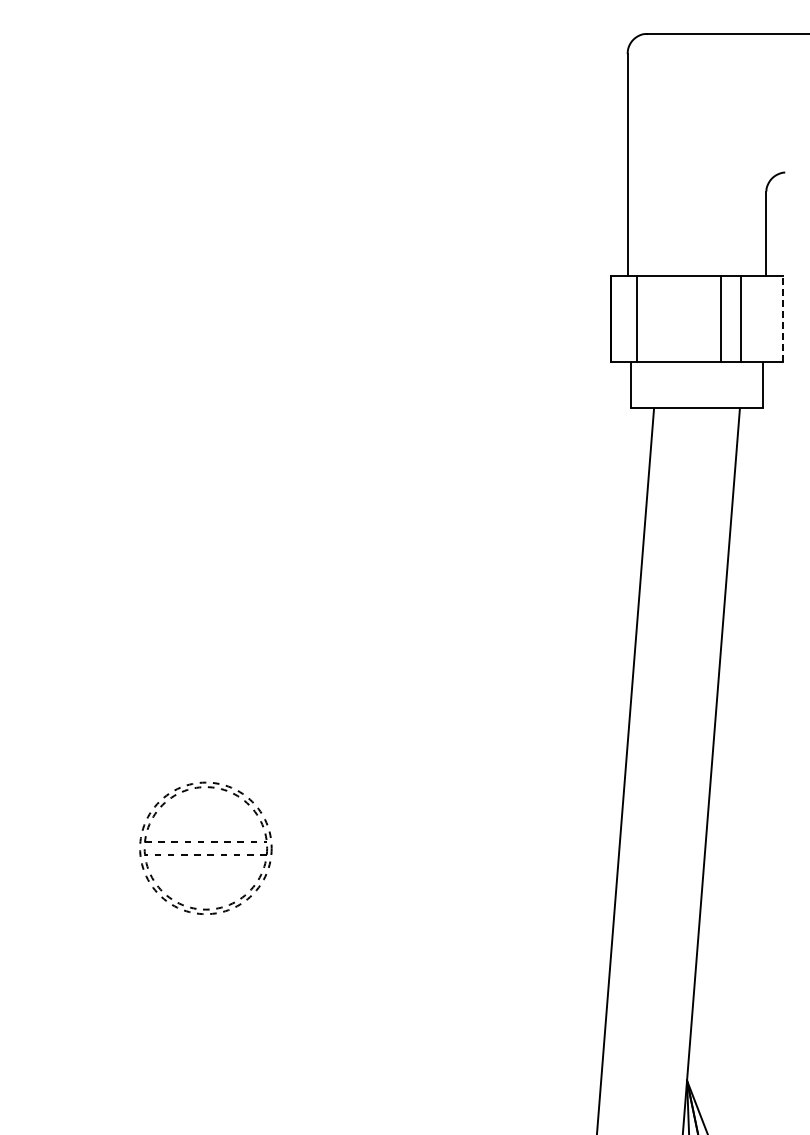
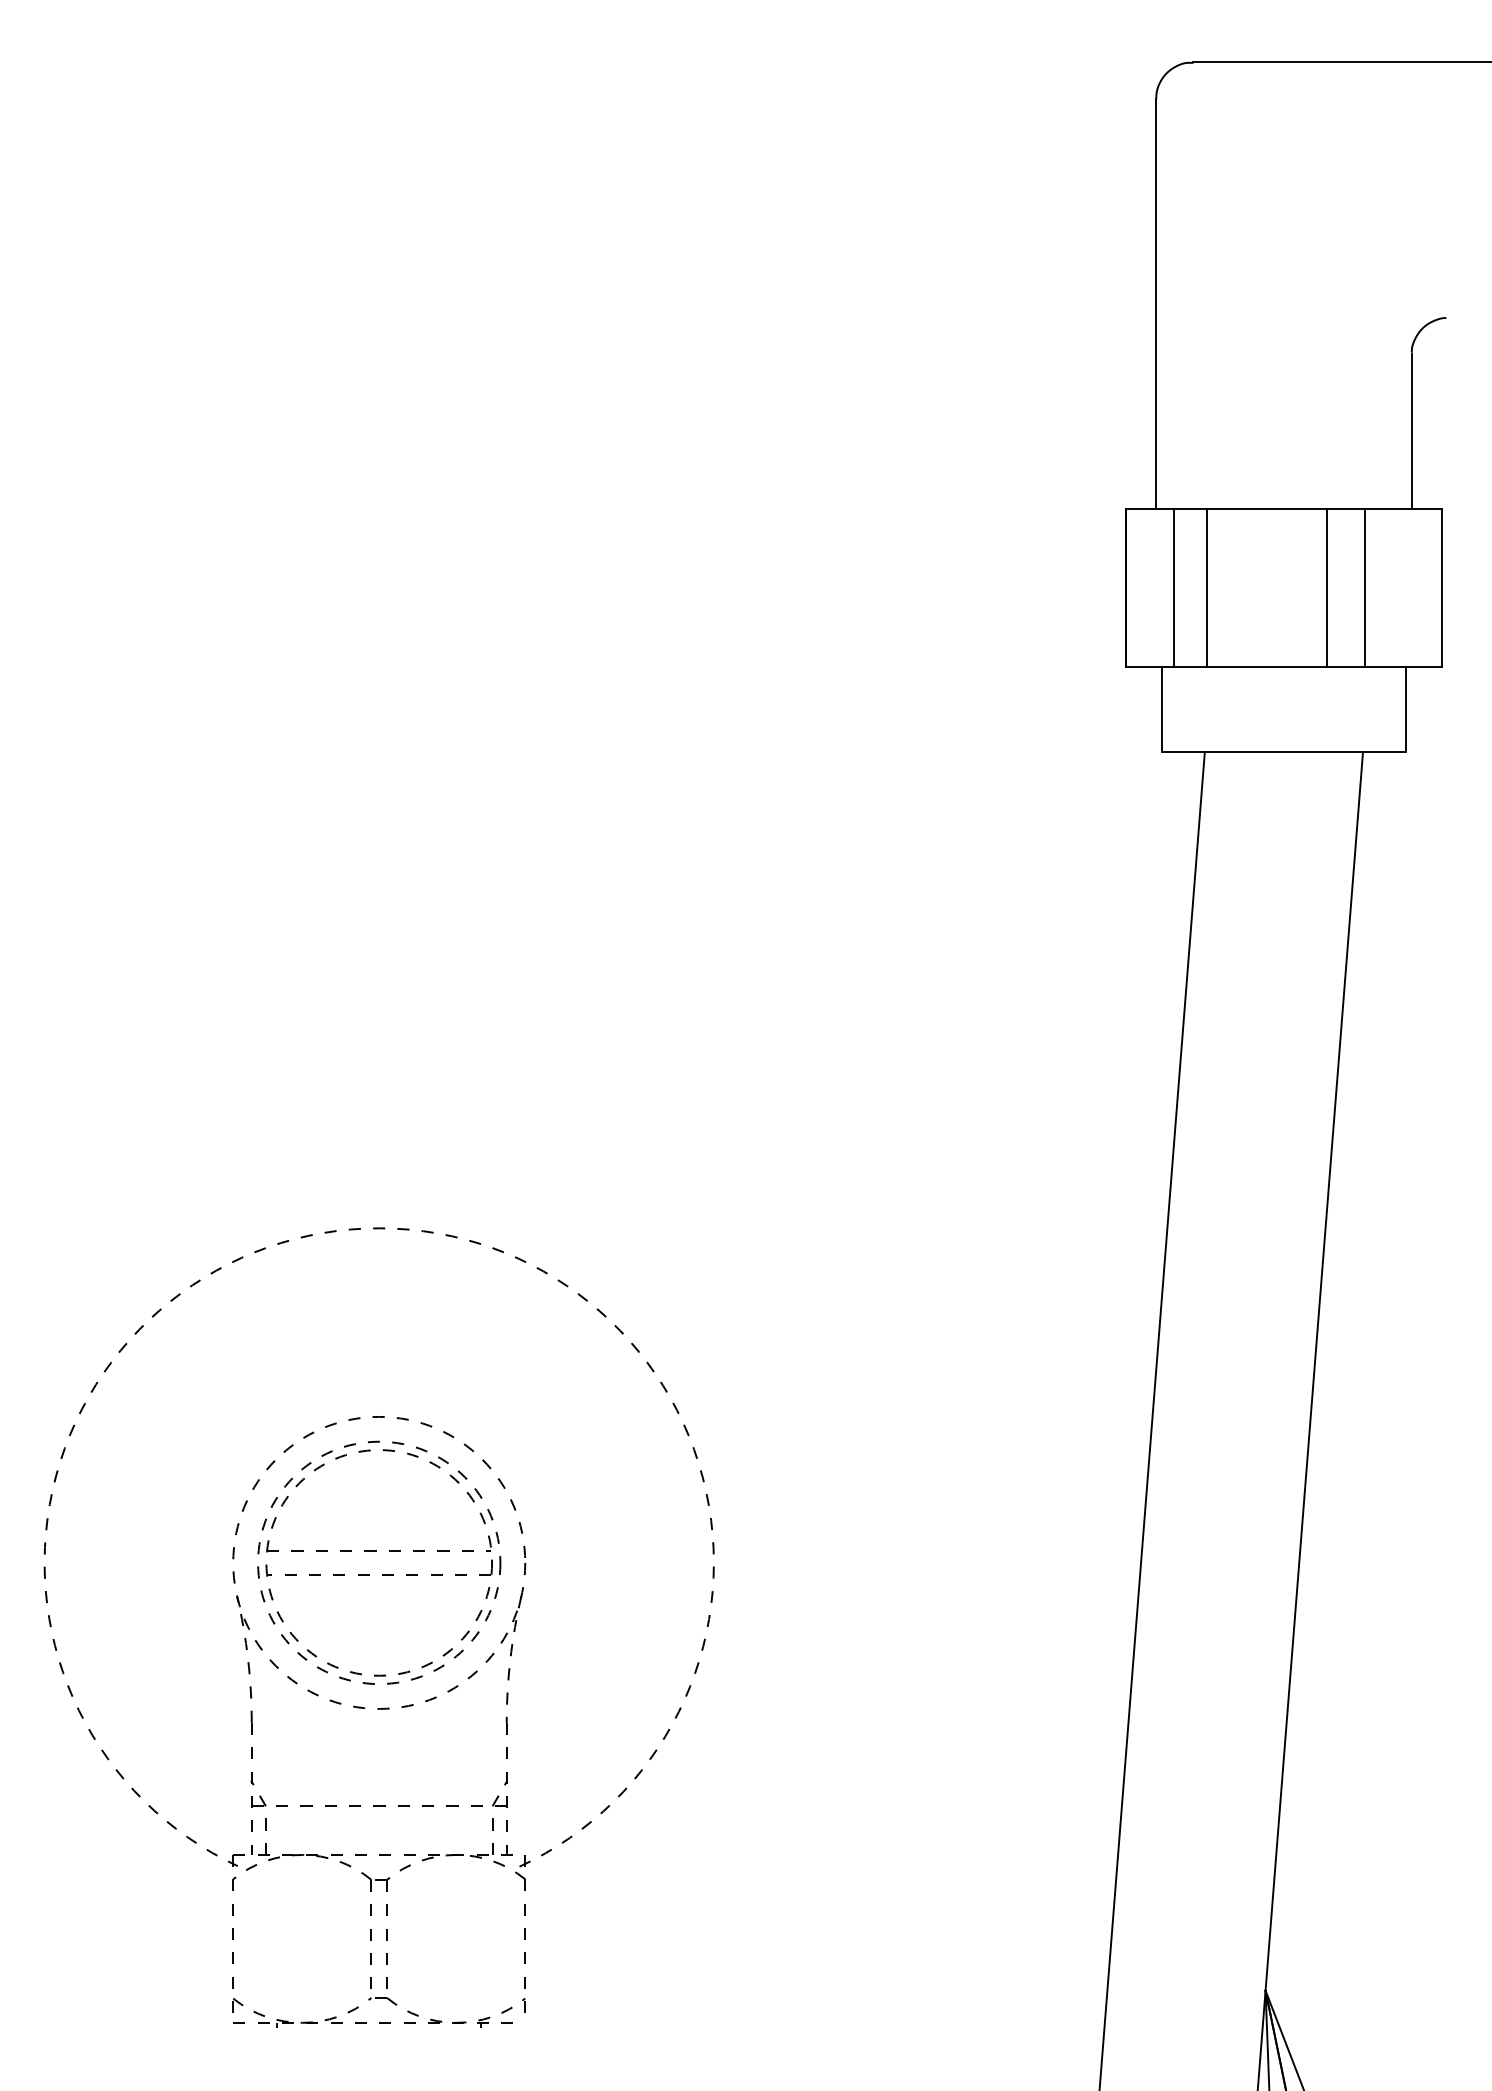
line: (655, 319) -> (1207, 588), added
line: (782, 319) -> (1441, 588), dashed -> solid
part: (205, 926) -> (378, 1706), added

